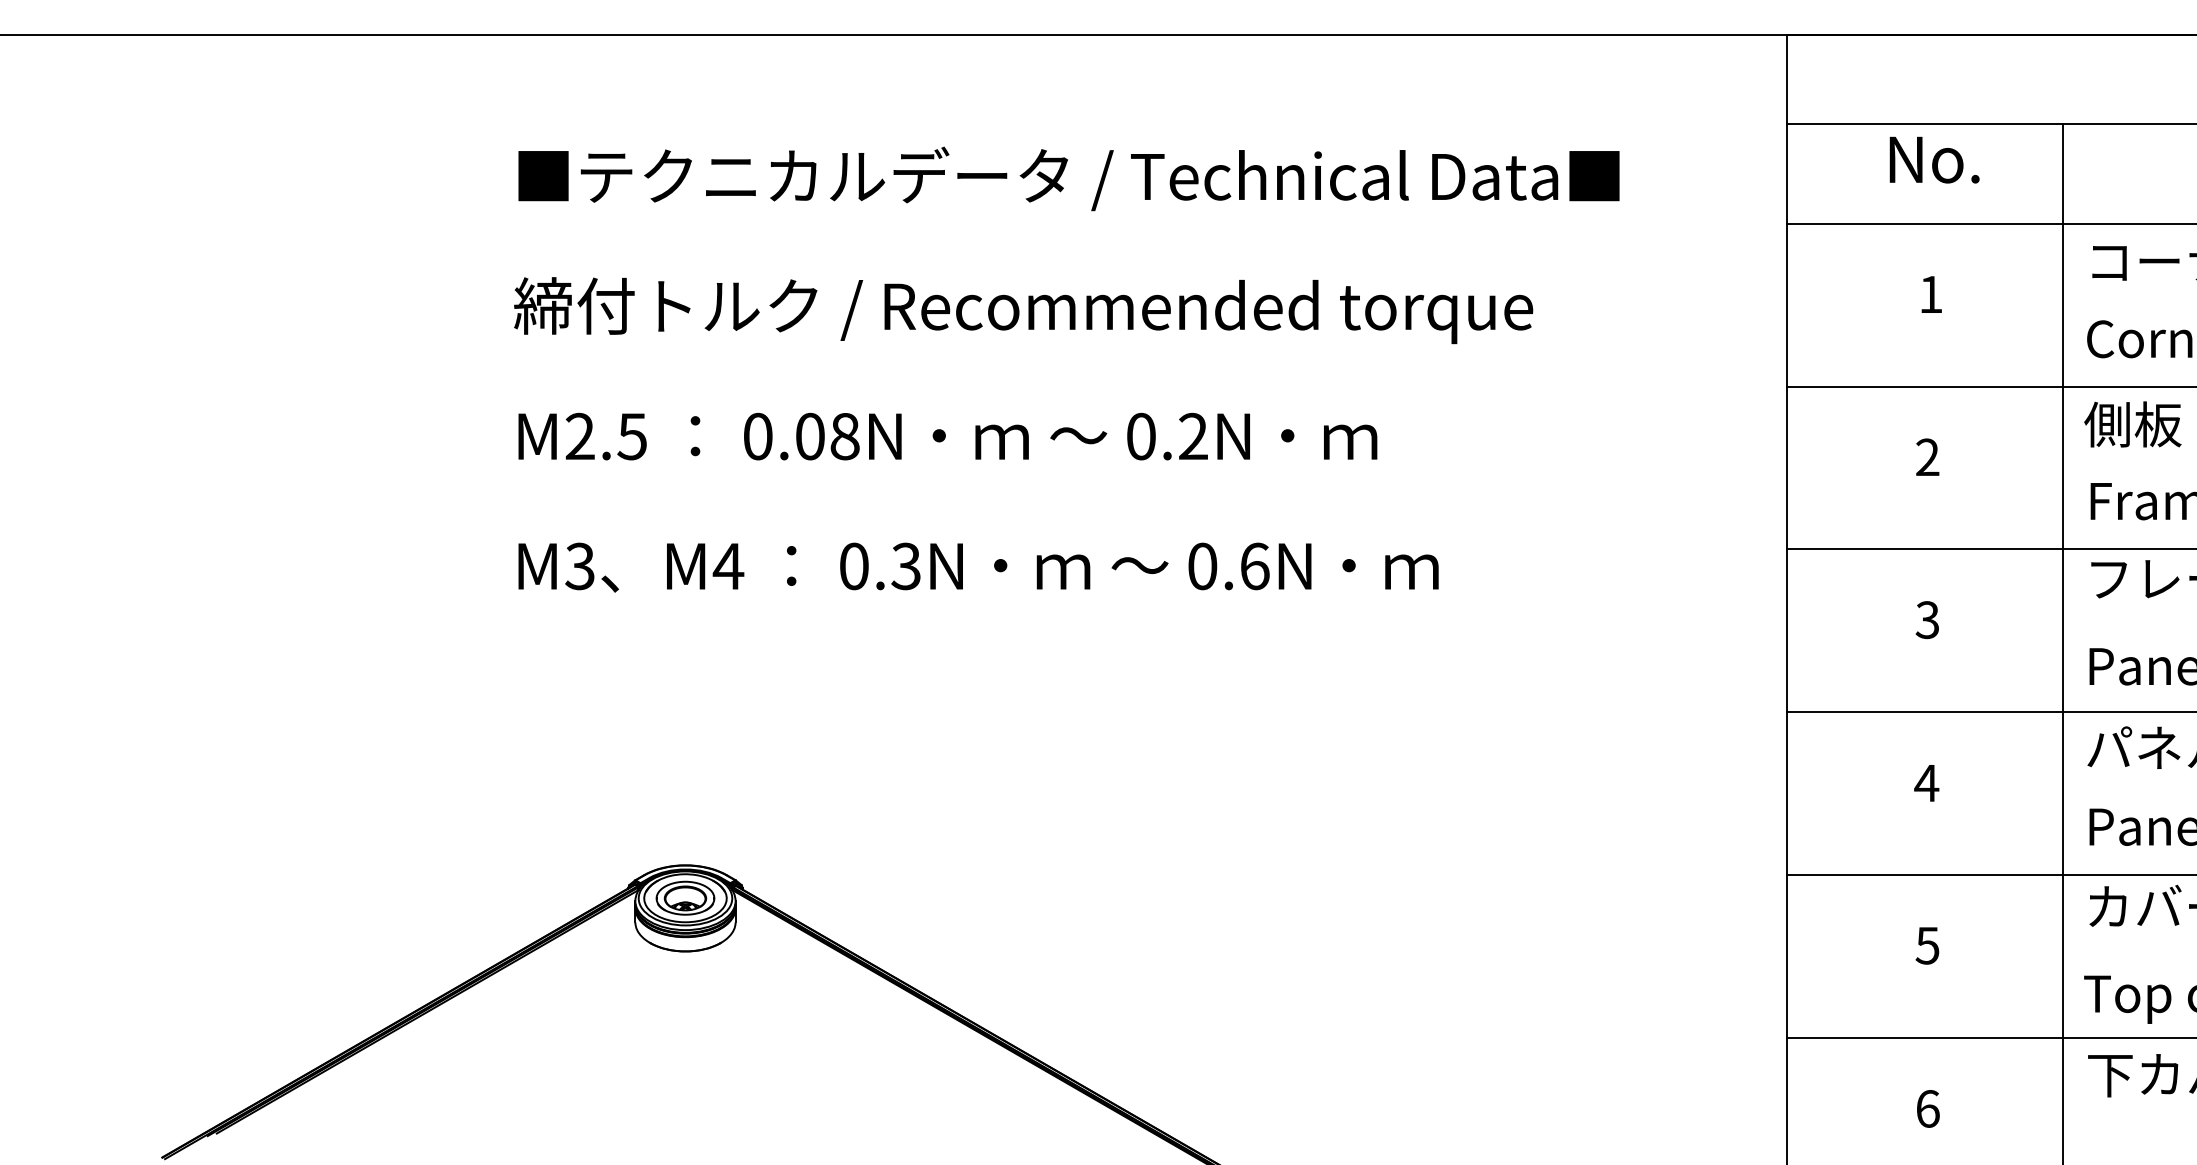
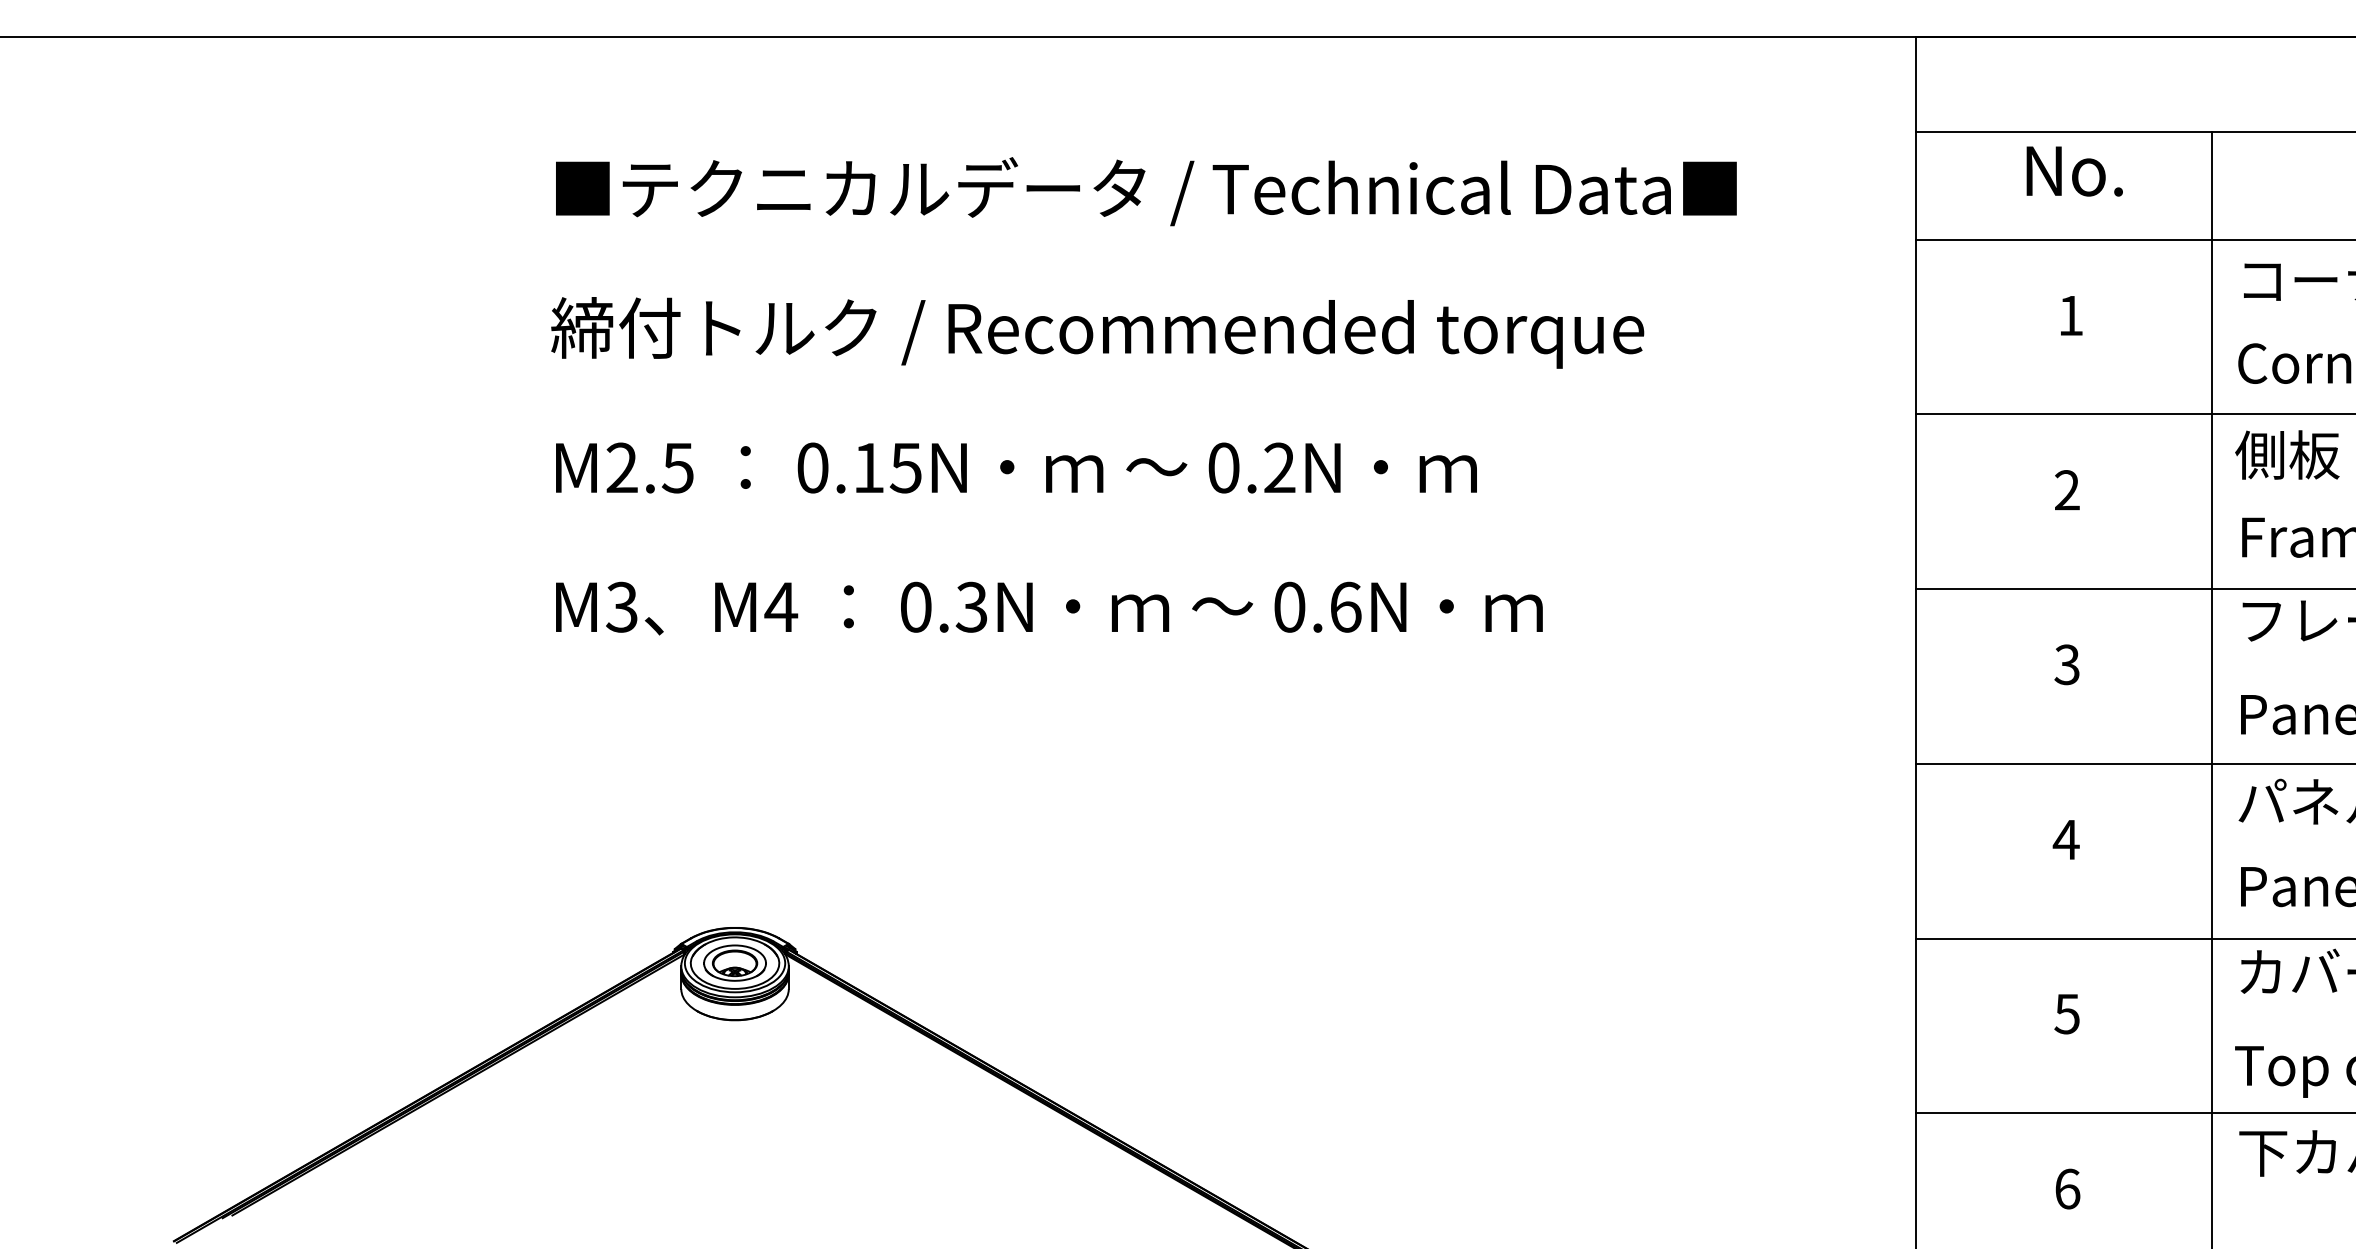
text: (827, 436) -> (887, 467), 0.08N -> 0.15N

